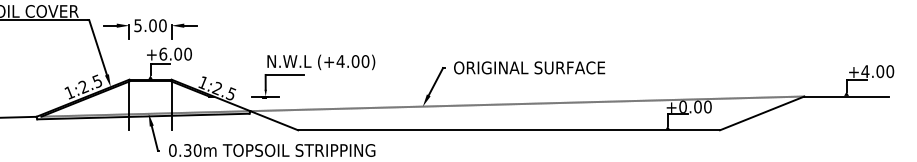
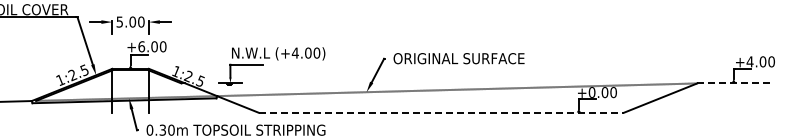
line: (846, 96) -> (733, 83), solid -> dashed
line: (509, 130) -> (441, 112), solid -> dashed

